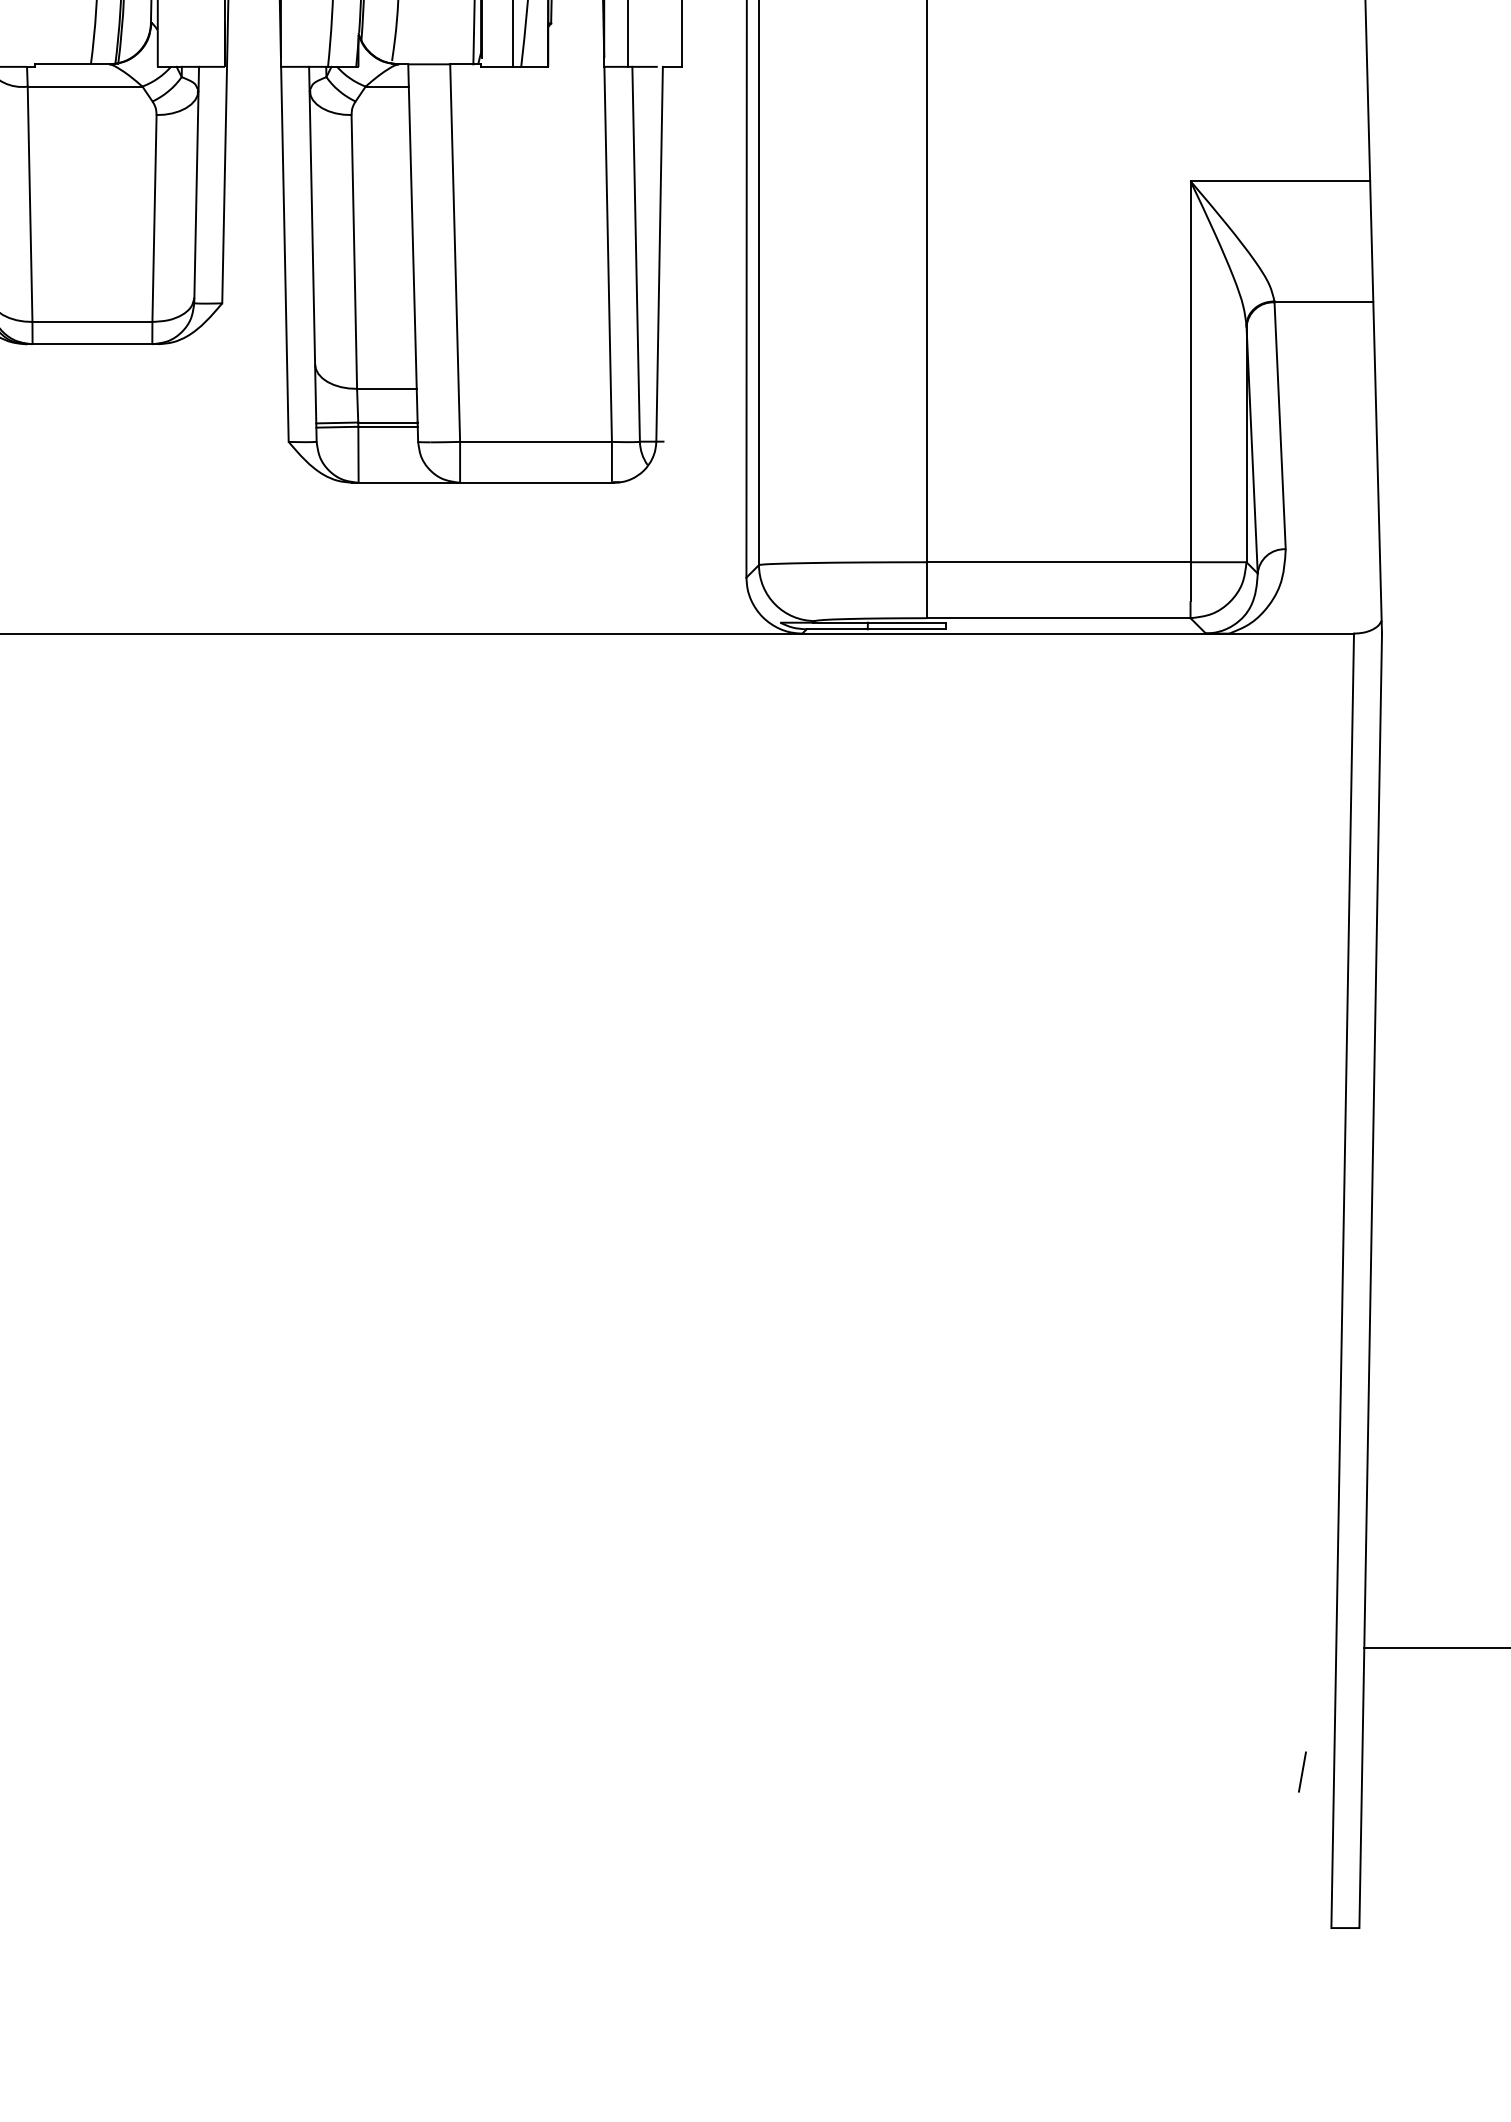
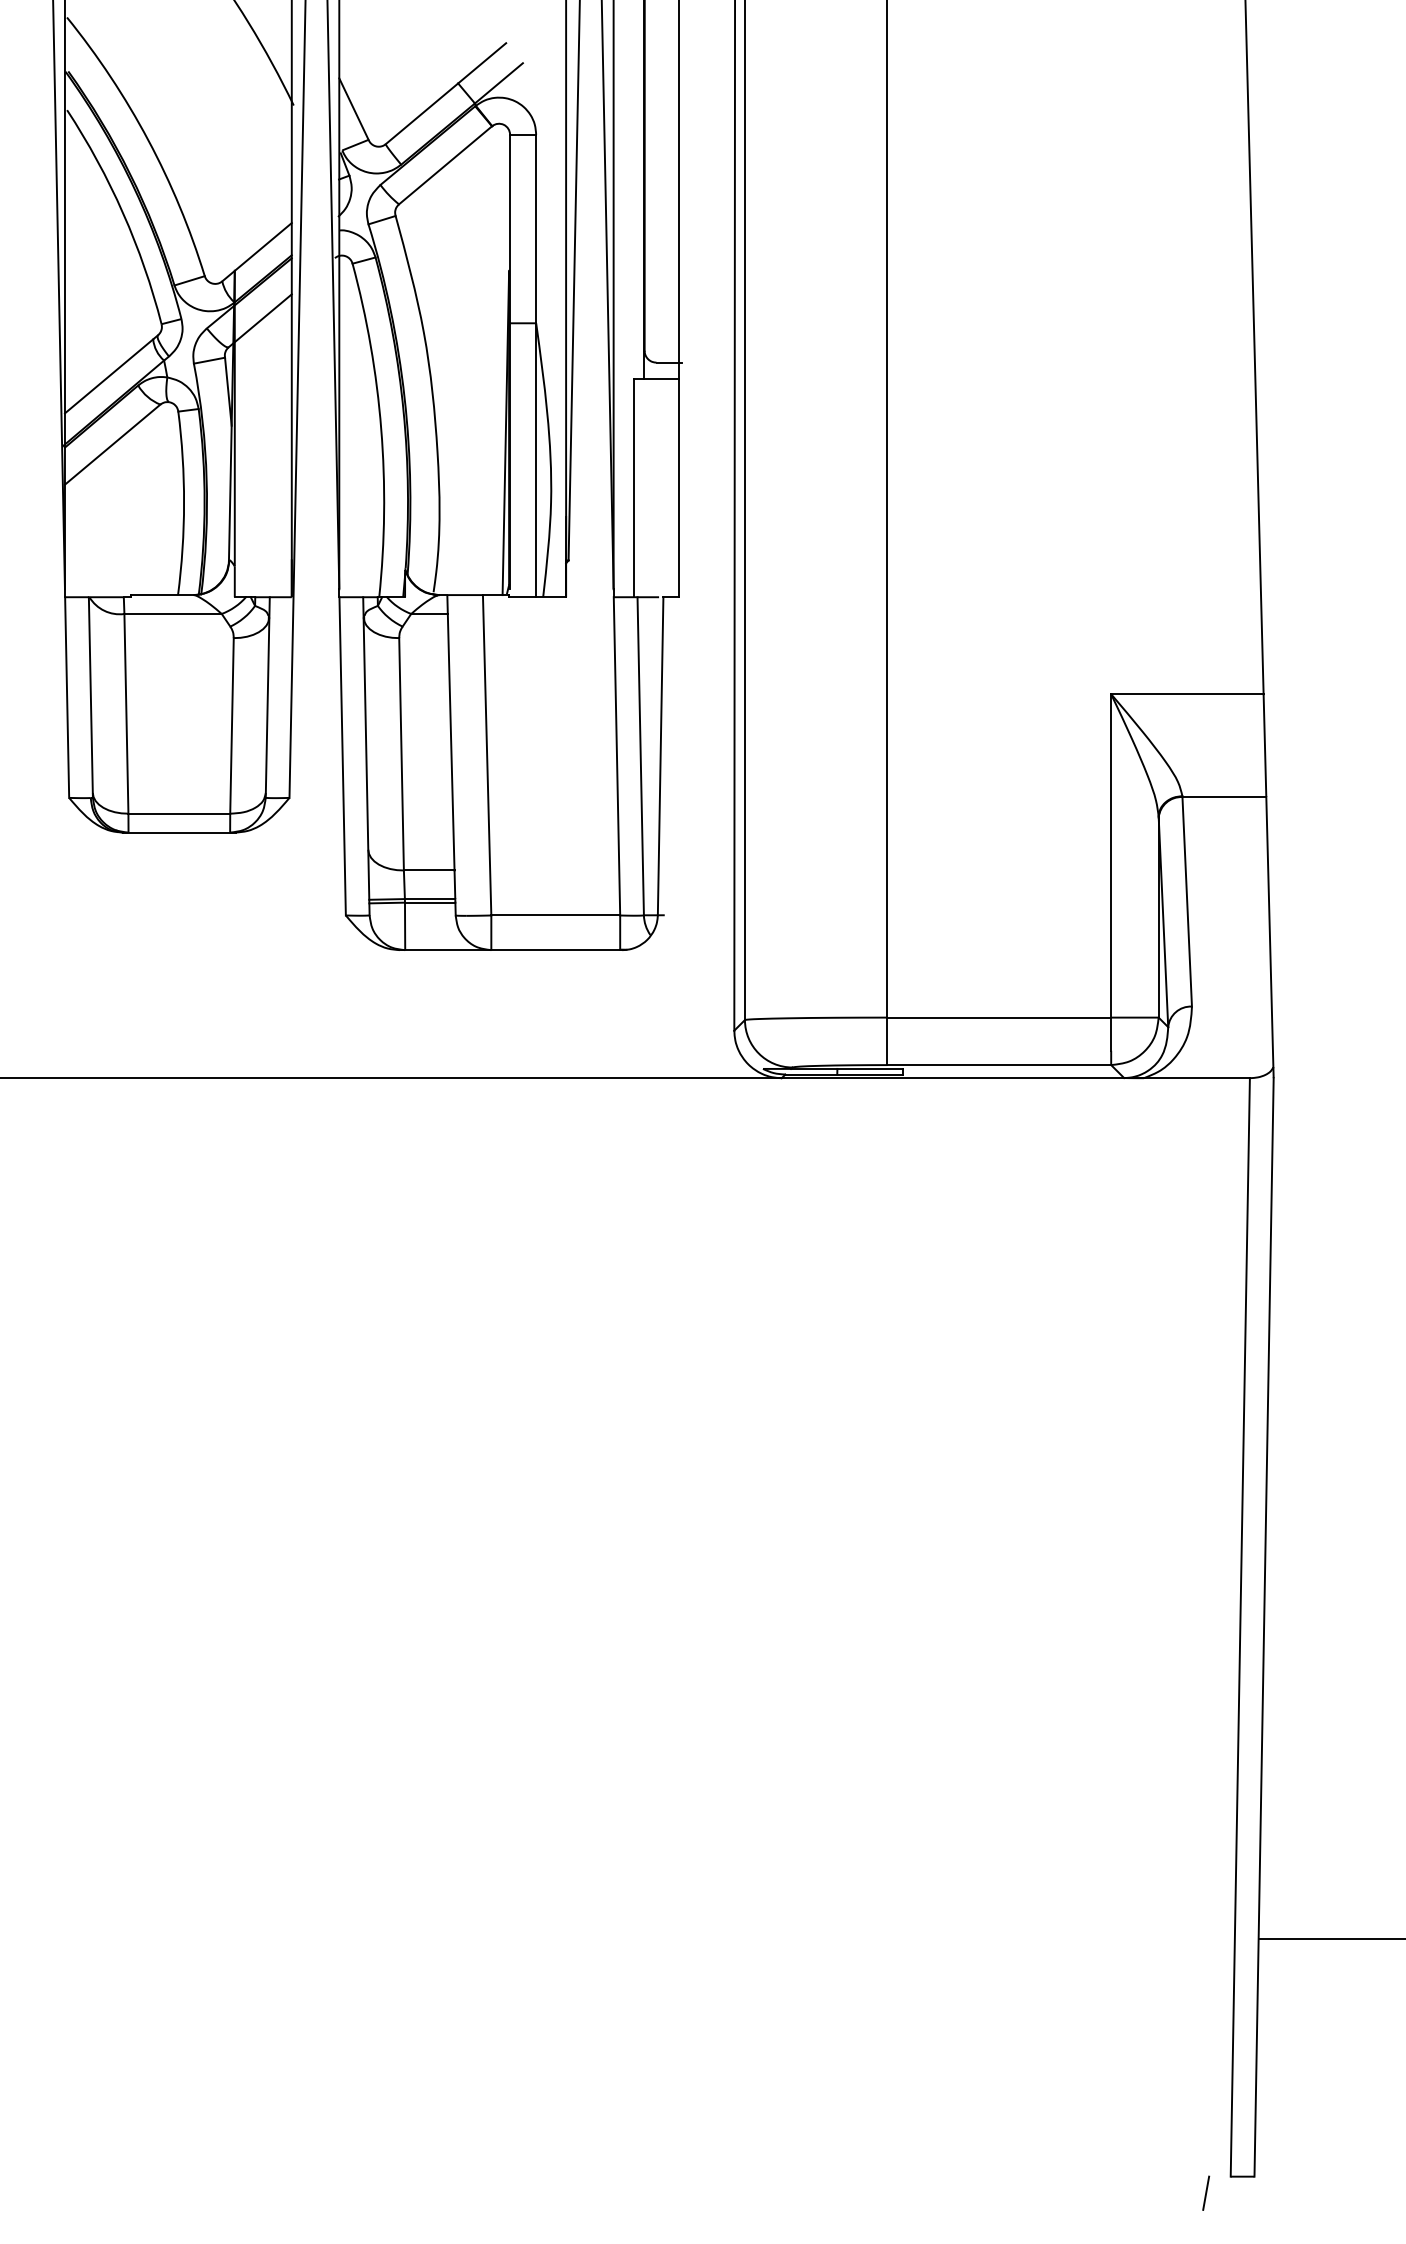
line: (1302, 1771) -> (1206, 2192), moved

